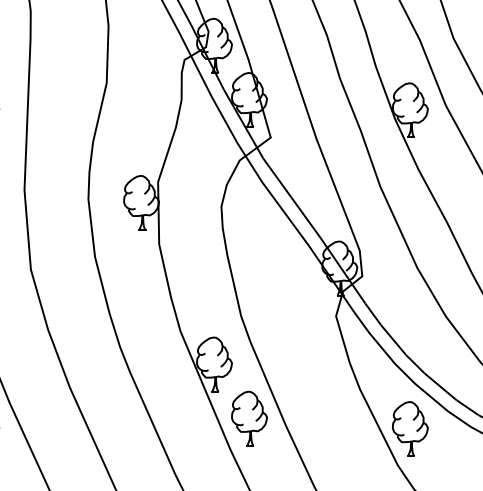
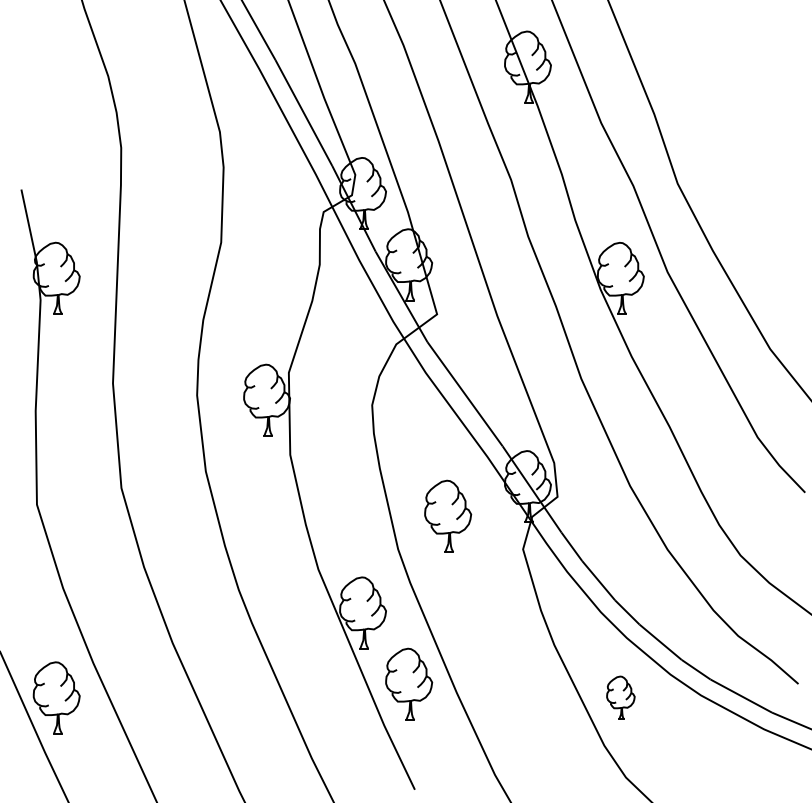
part: (279, 290) -> (448, 515), added
part: (410, 428) -> (620, 697), size x0.6

